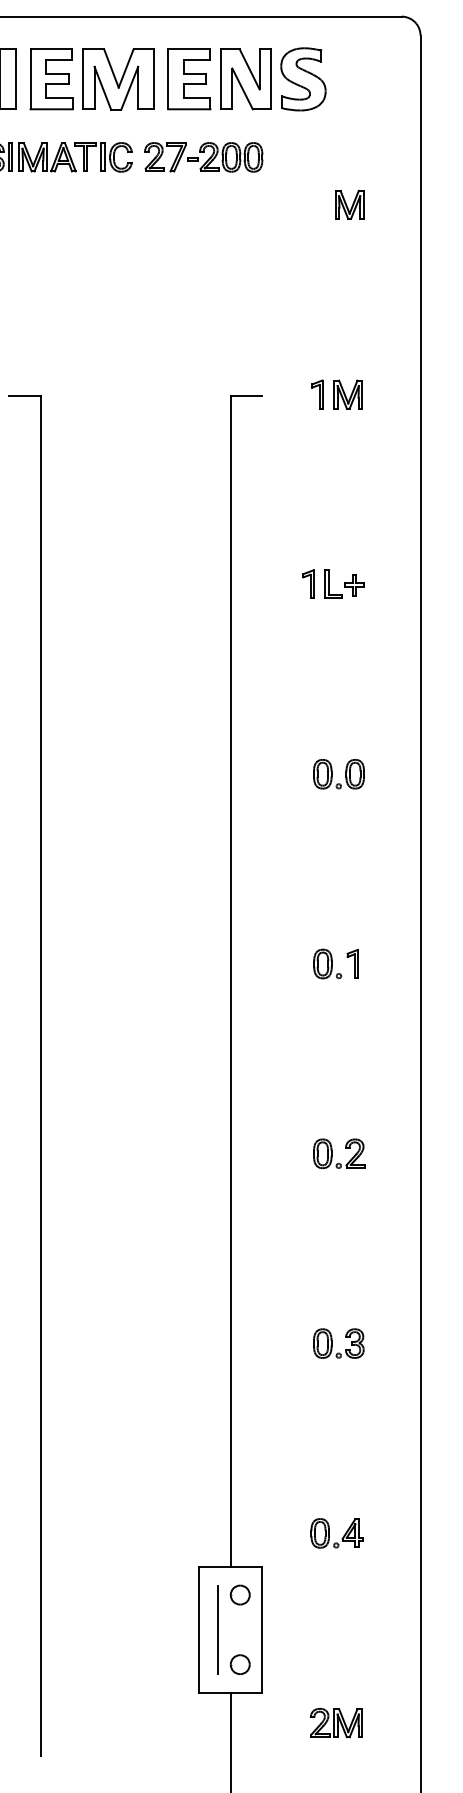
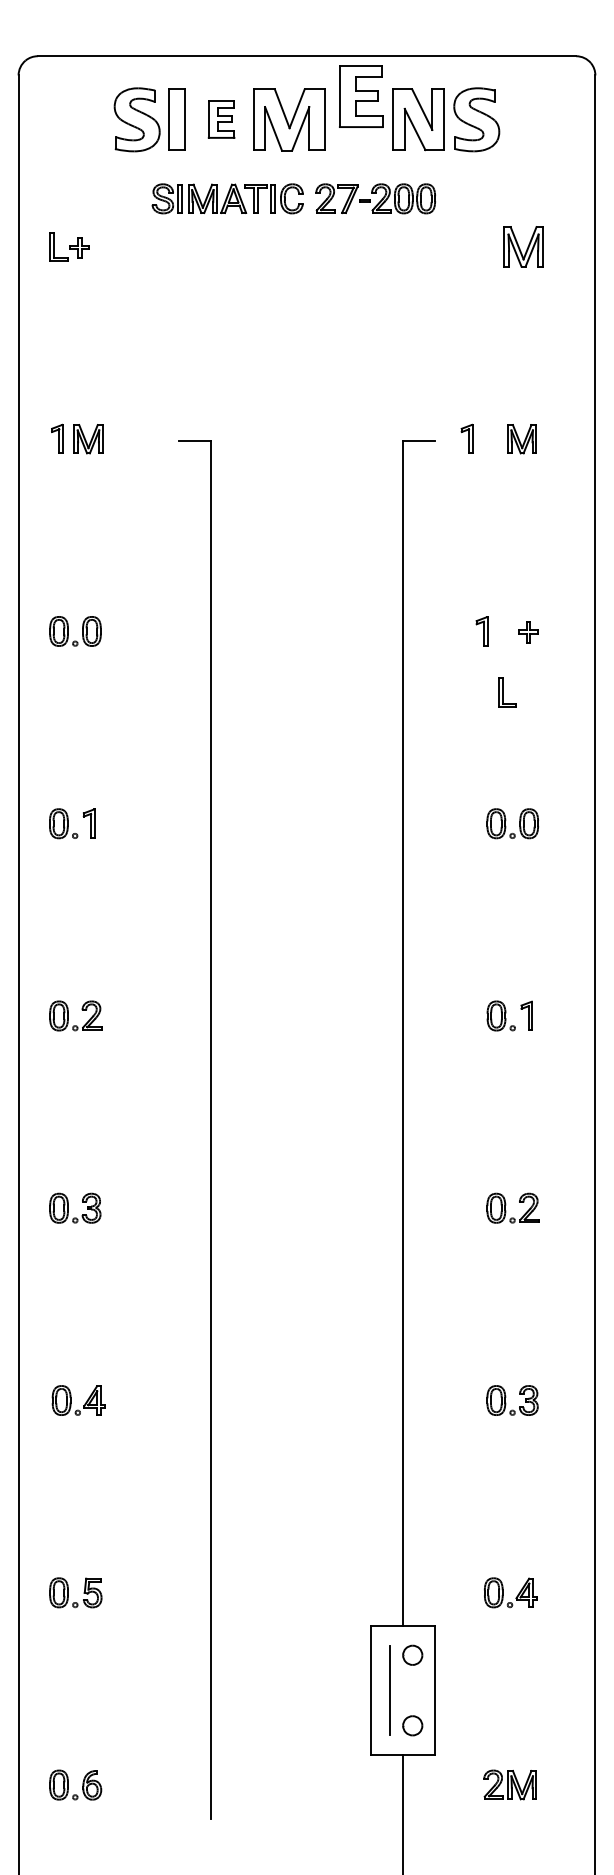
part: (51, 79) -> (221, 119), size x0.6
part: (189, 79) -> (361, 96), moved
part: (349, 204) -> (523, 246), size x1.4
part: (317, 393) -> (466, 438), moved
part: (333, 584) -> (507, 692), moved

